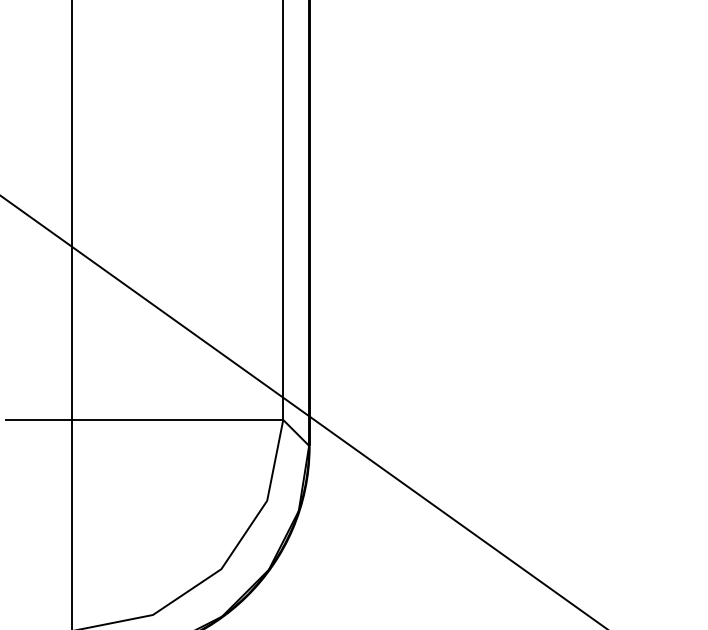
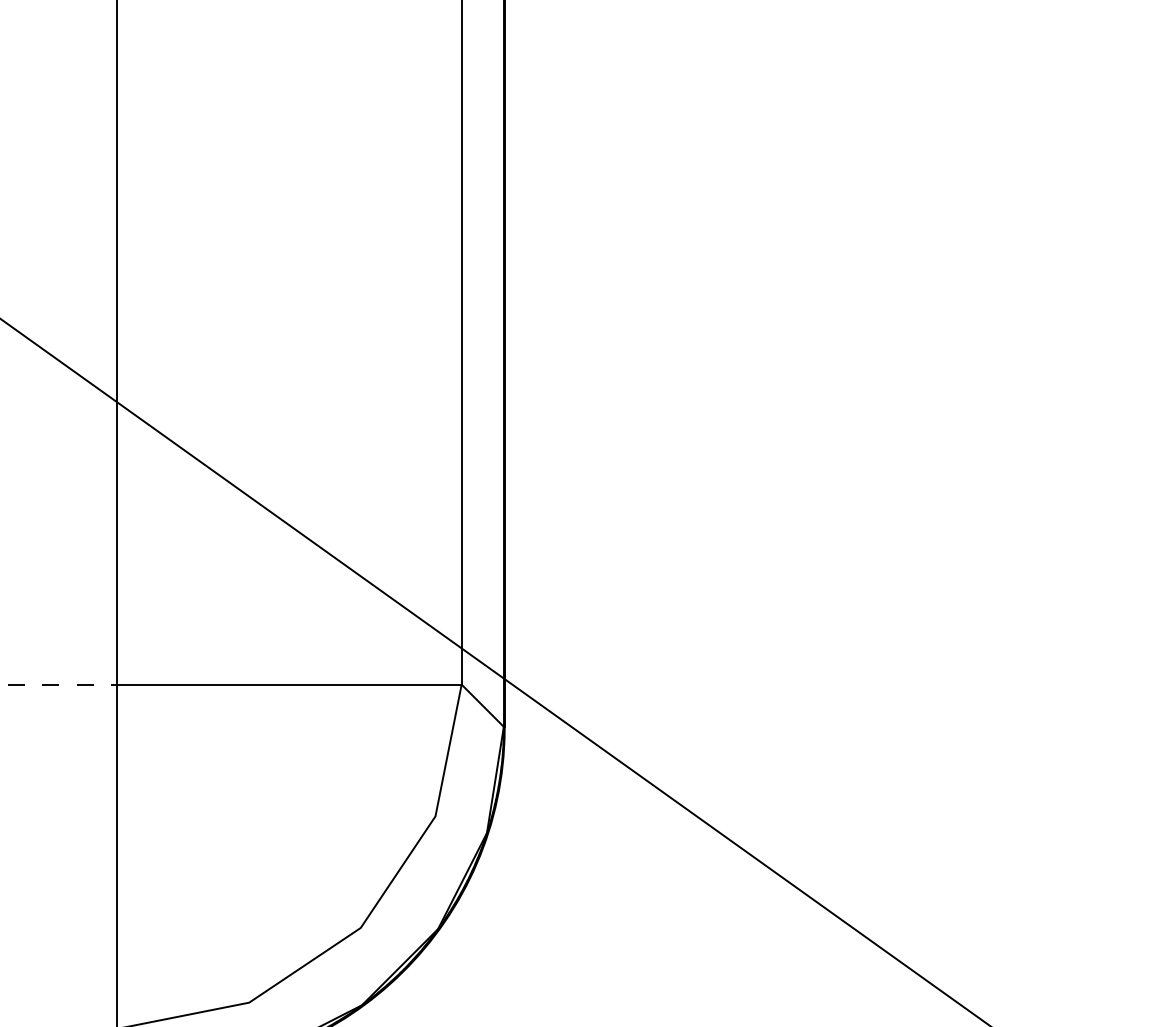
line: (38, 419) -> (62, 683), solid -> dashed

